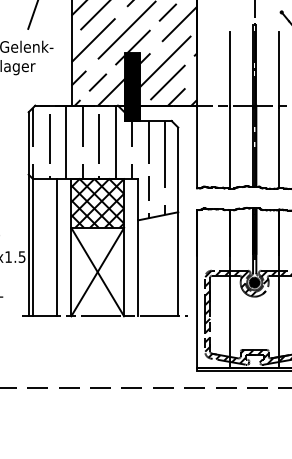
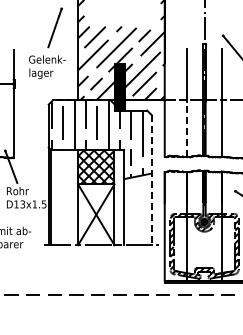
line: (230, 146) -> (187, 128), solid -> dashed
line: (177, 222) -> (151, 180), solid -> dashed
line: (57, 247) -> (68, 197), removed

